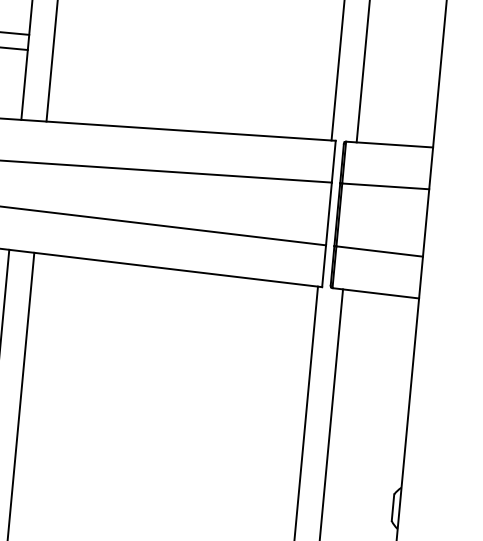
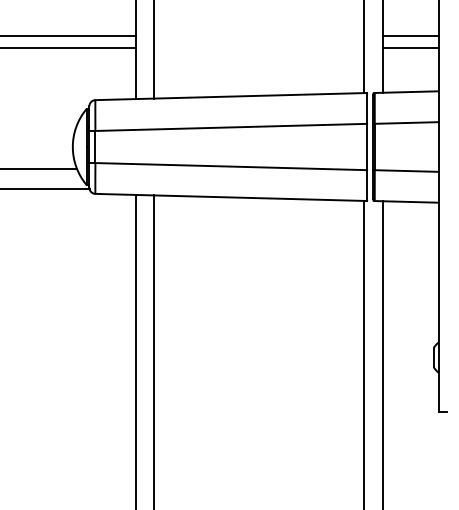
line: (401, 69) -> (410, 36), added
line: (400, 84) -> (410, 47), added

